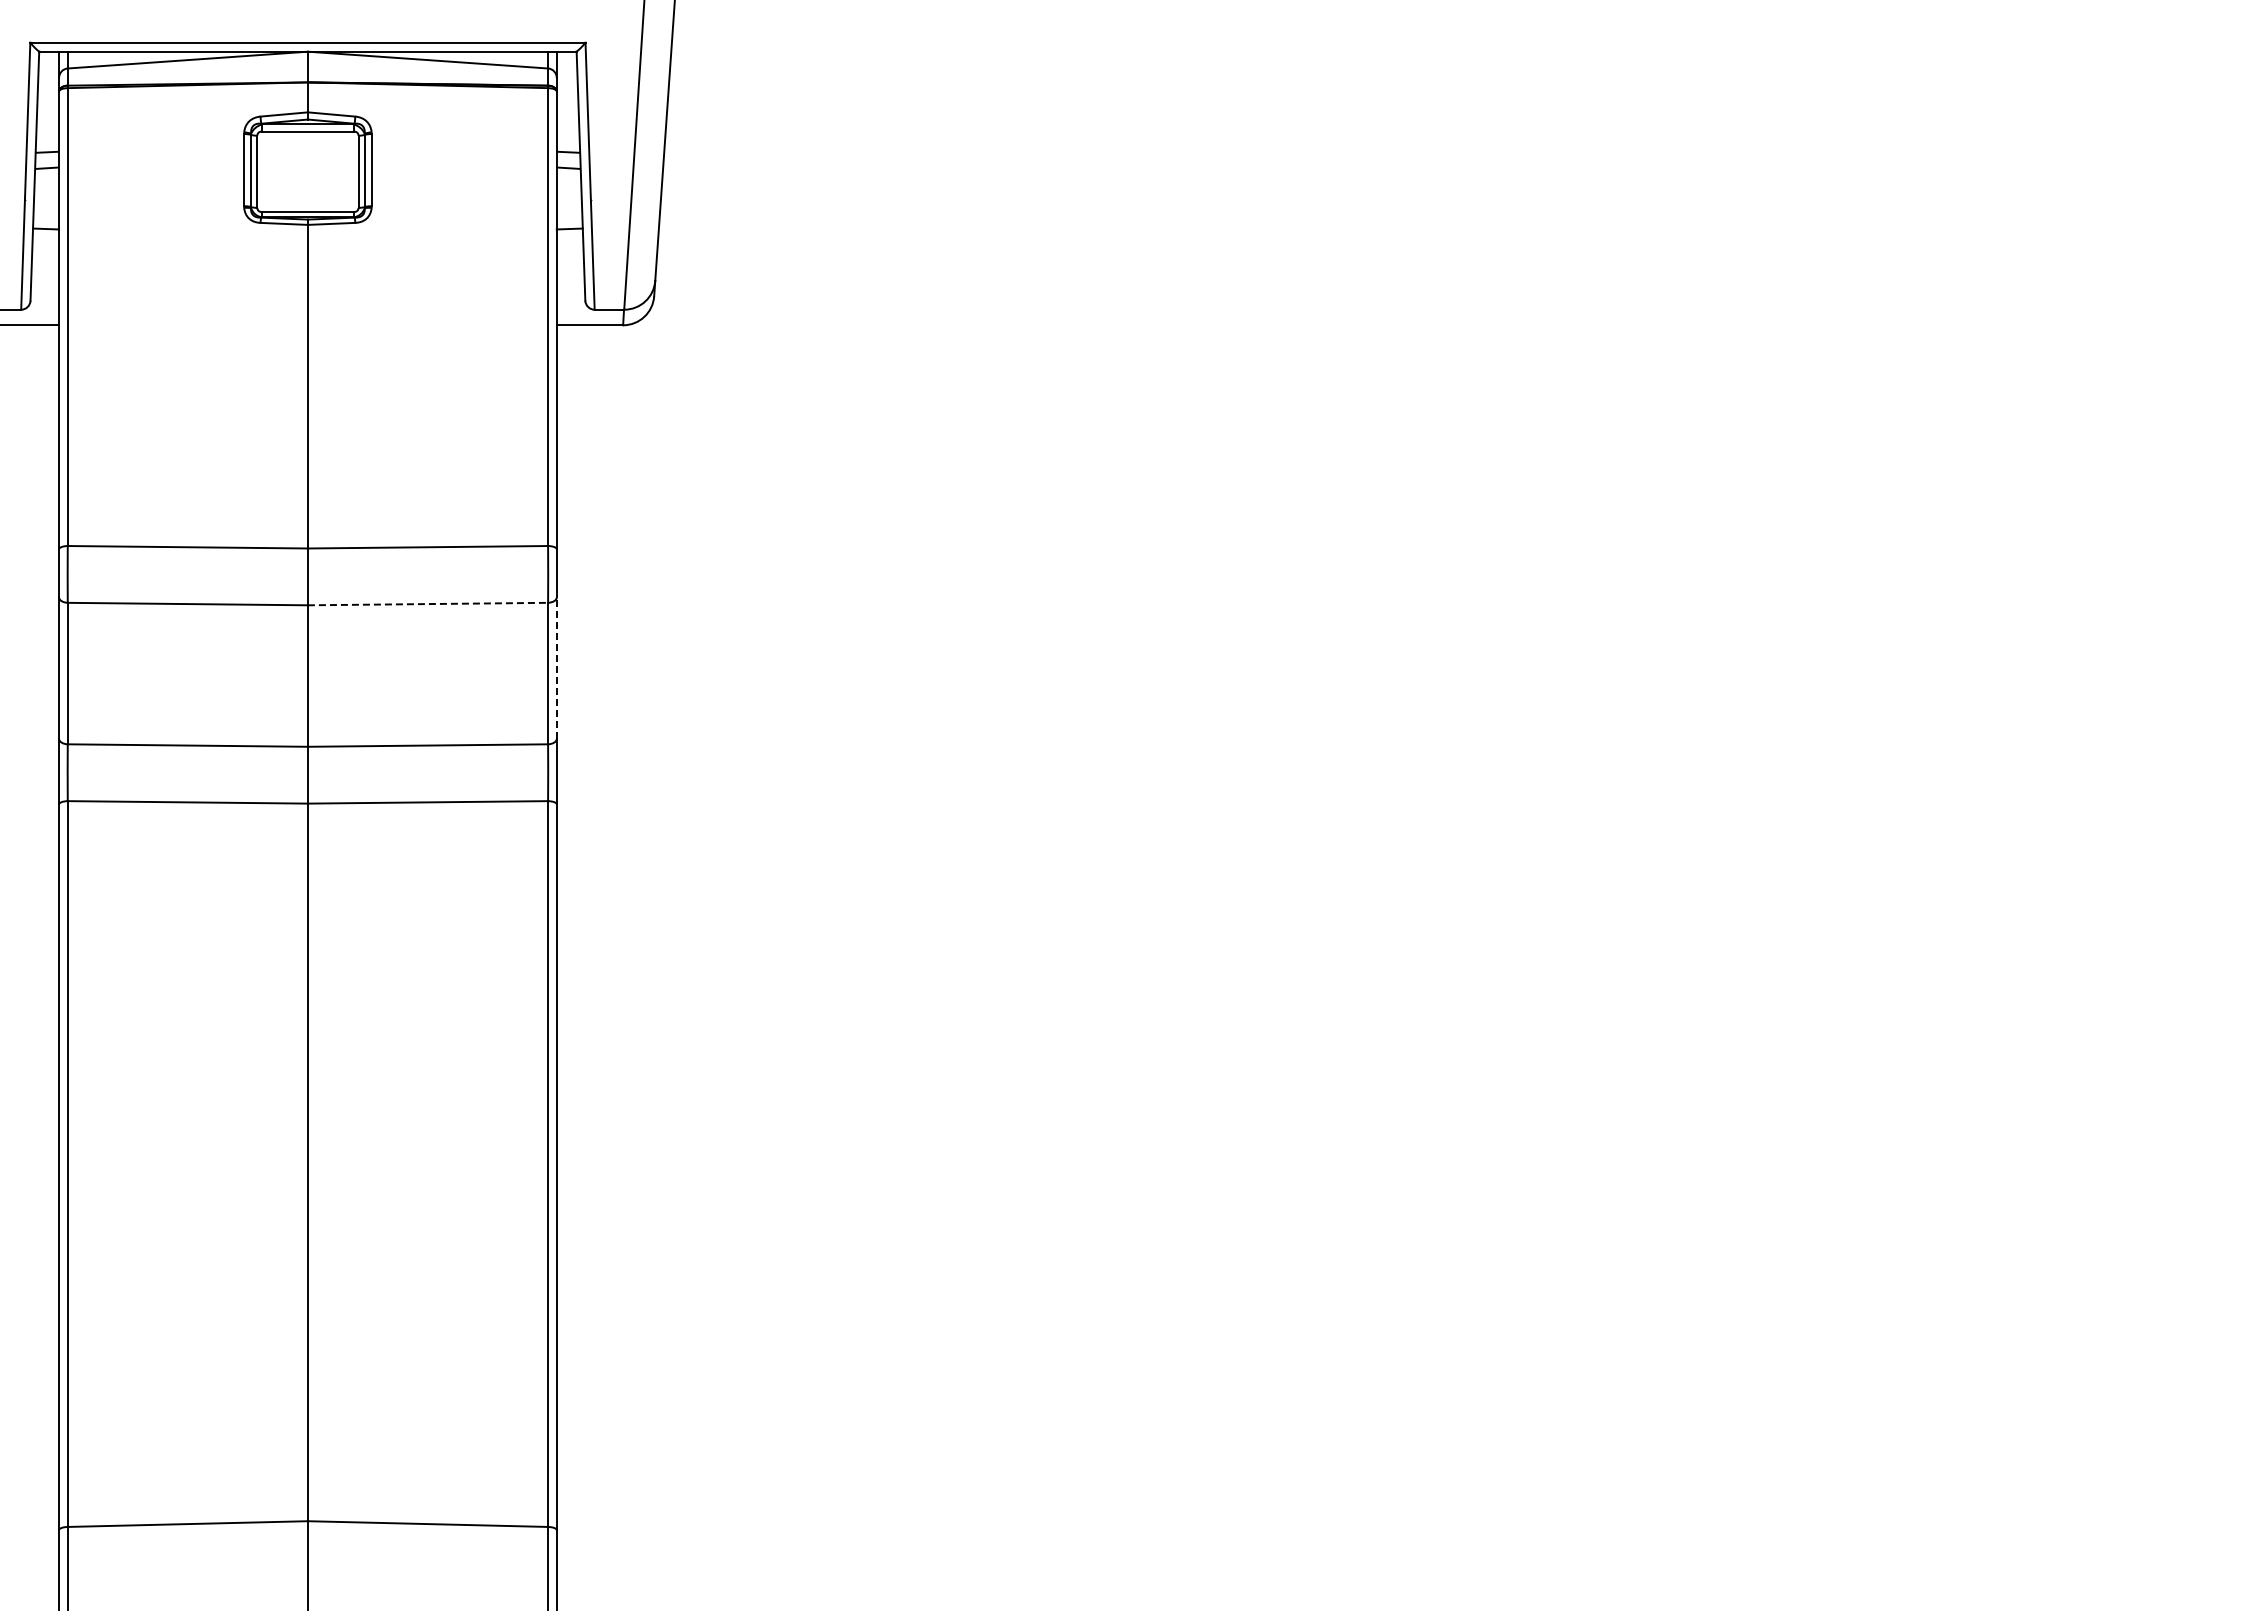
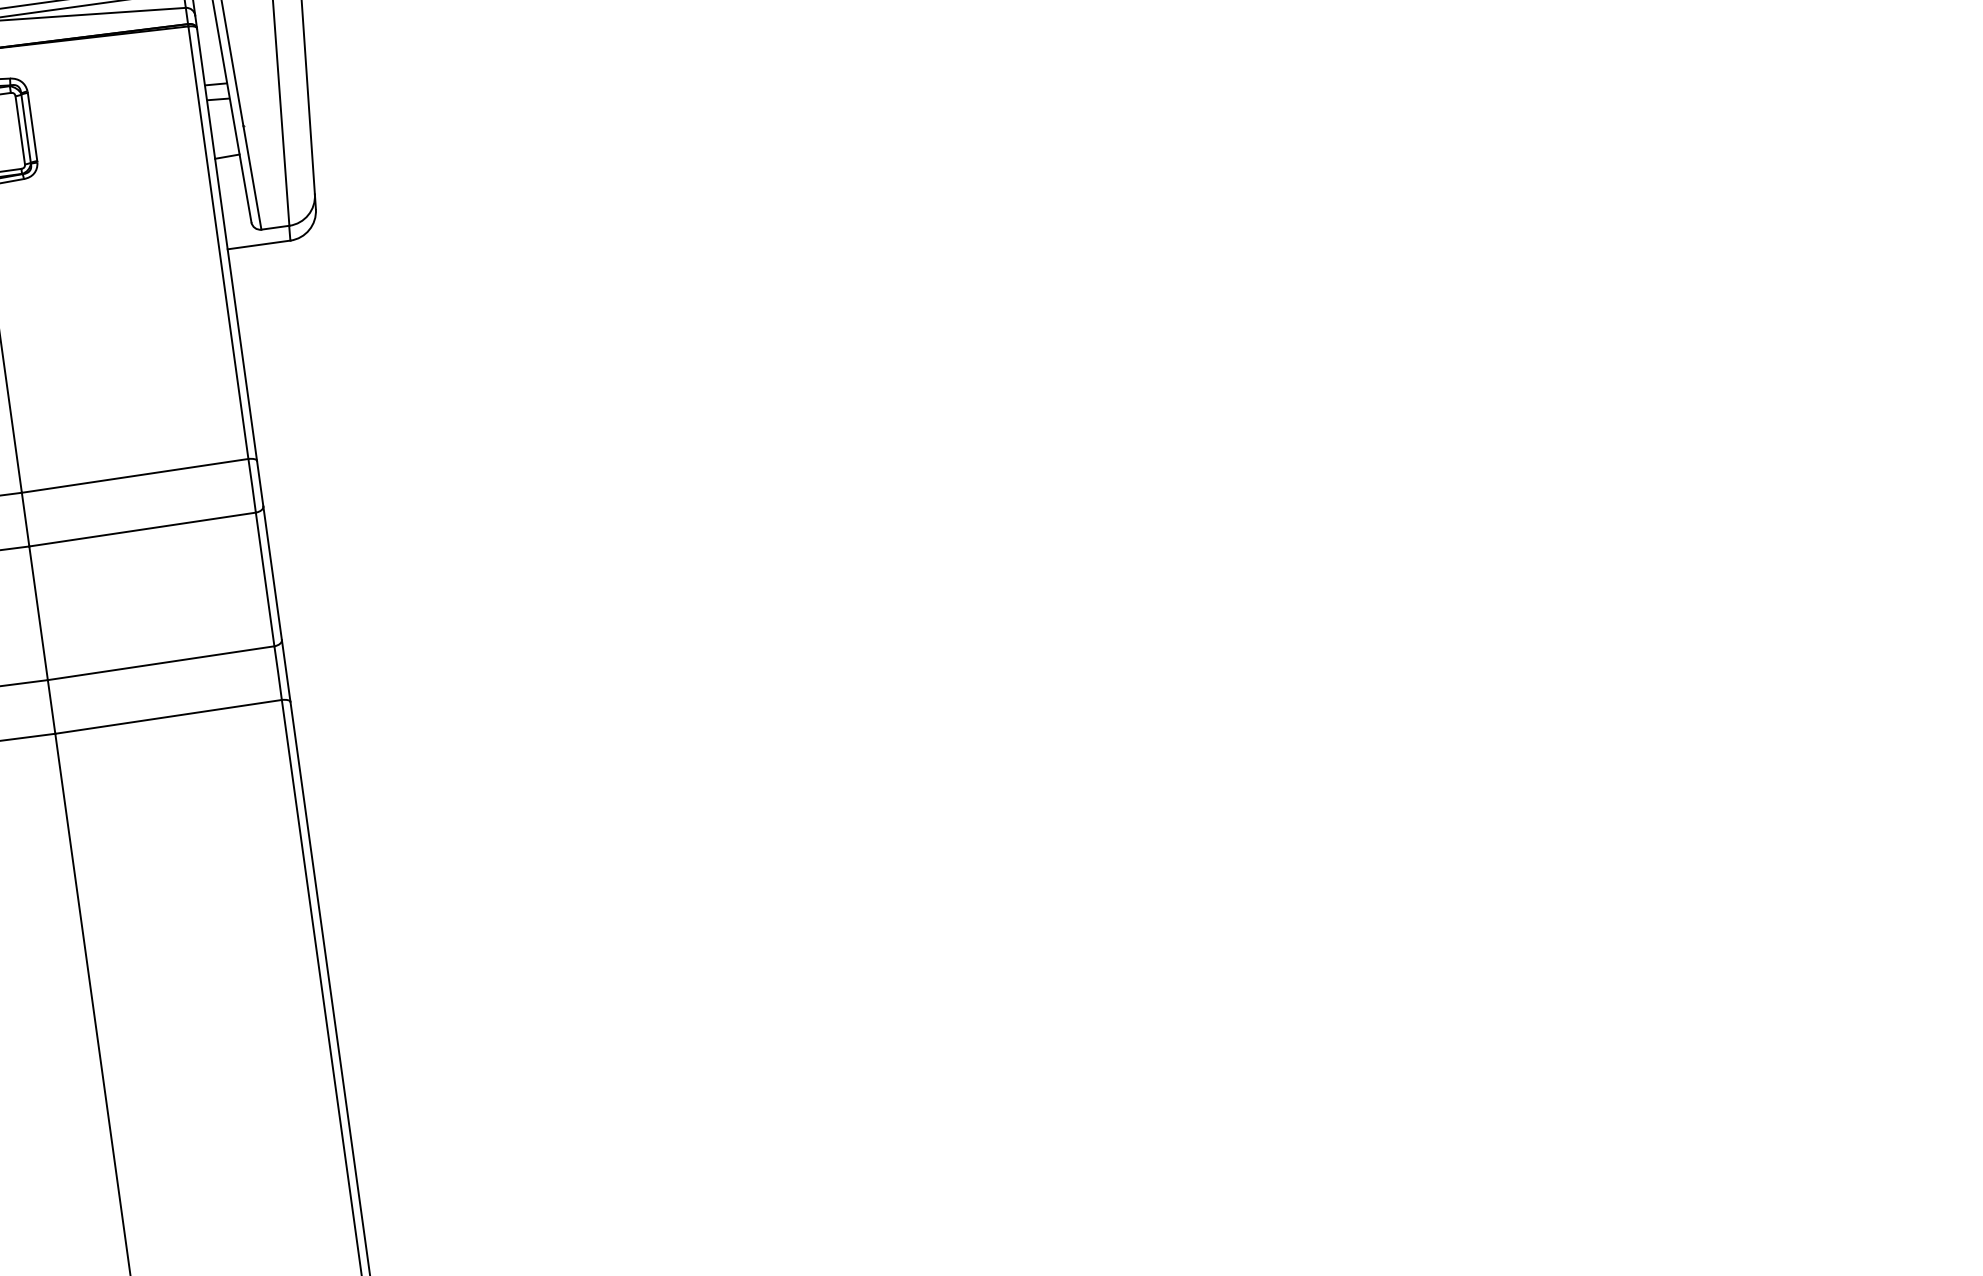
line: (428, 604) -> (143, 529), dashed -> solid
line: (556, 668) -> (272, 573), dashed -> solid

